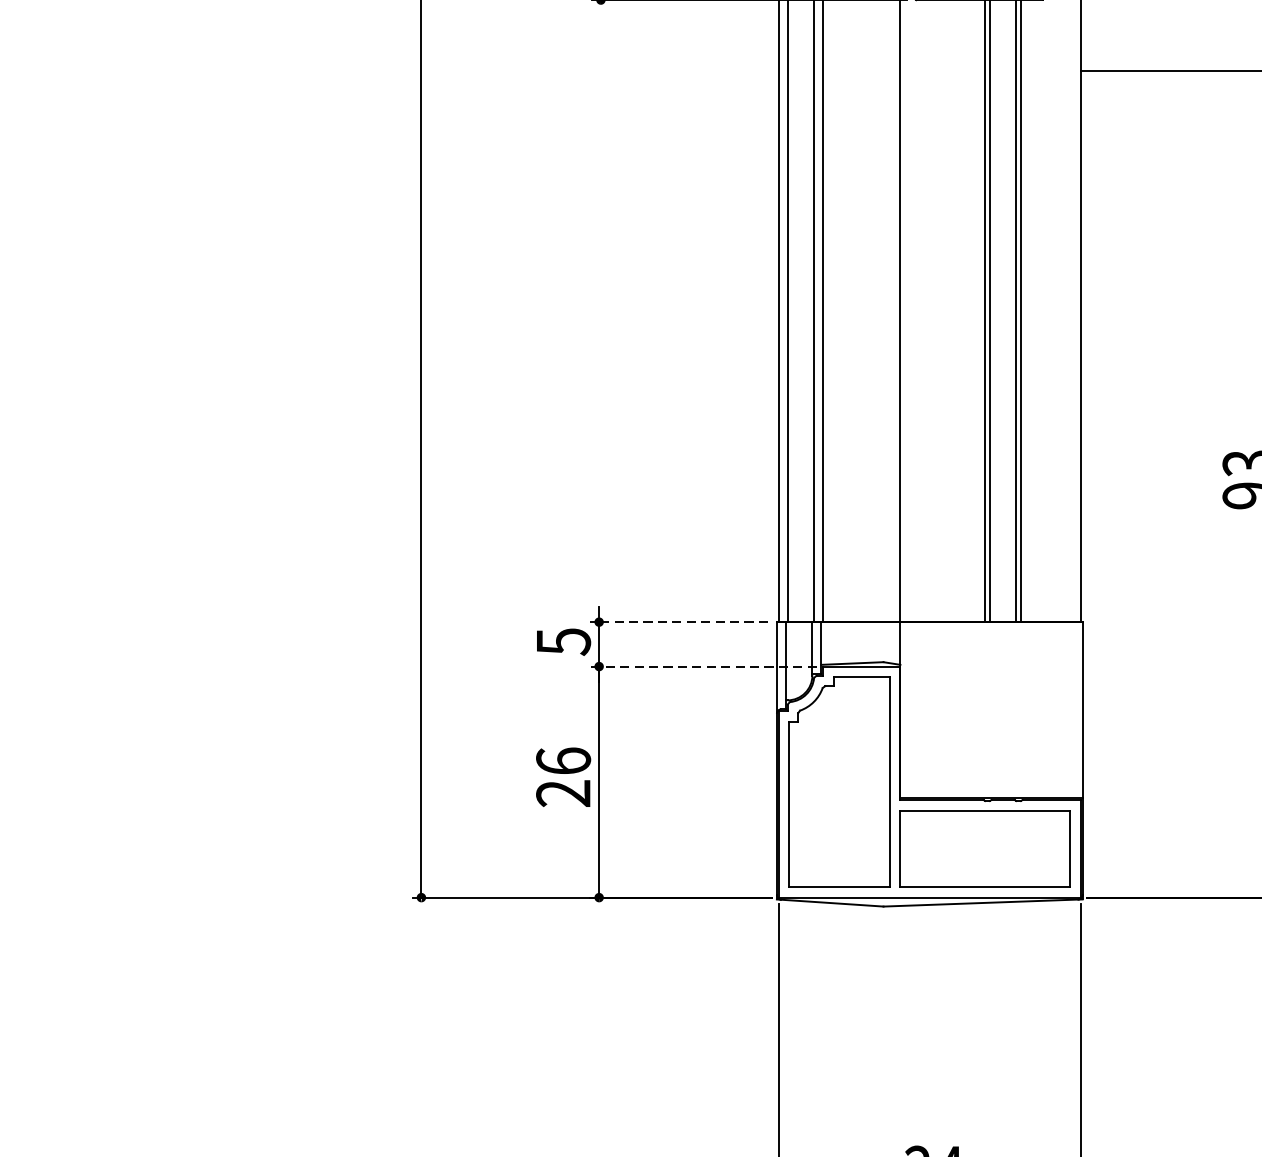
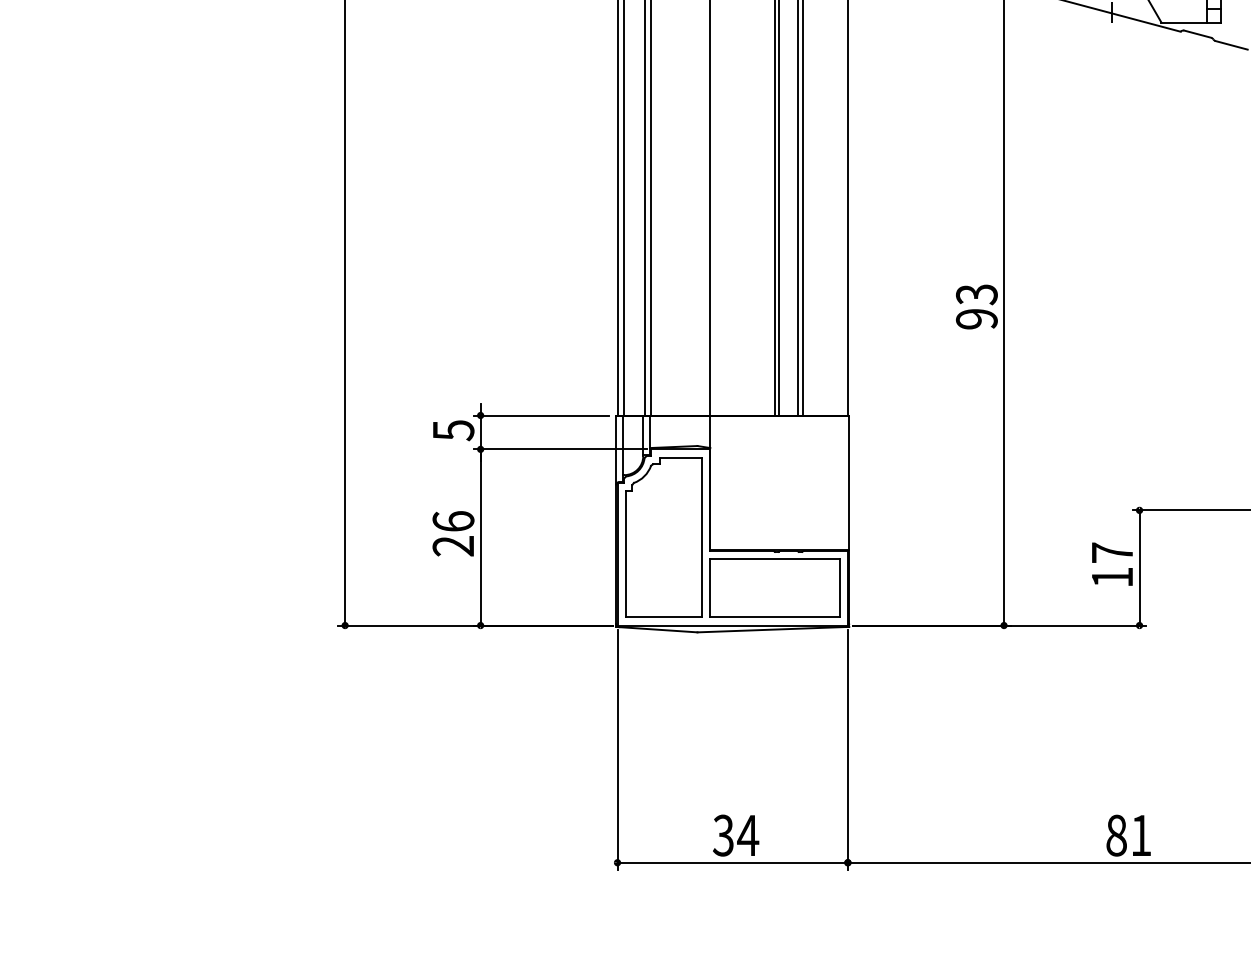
line: (678, 622) -> (541, 415), dashed -> solid
line: (702, 666) -> (559, 449), dashed -> solid

